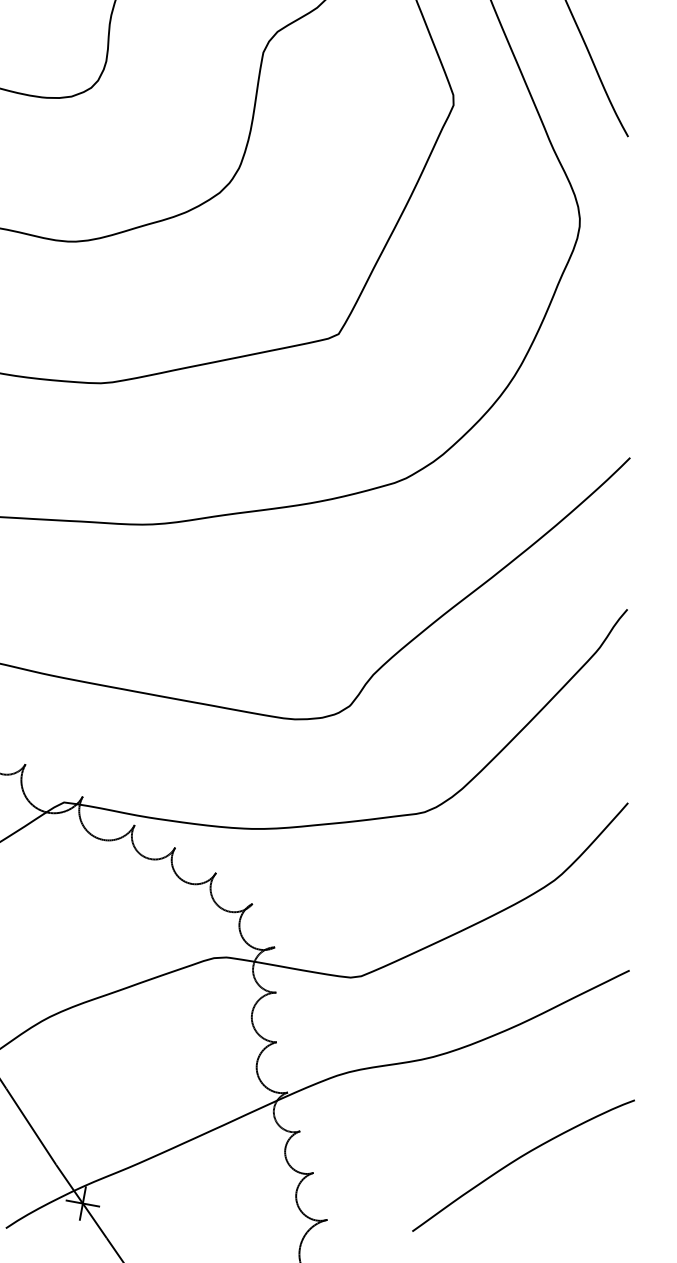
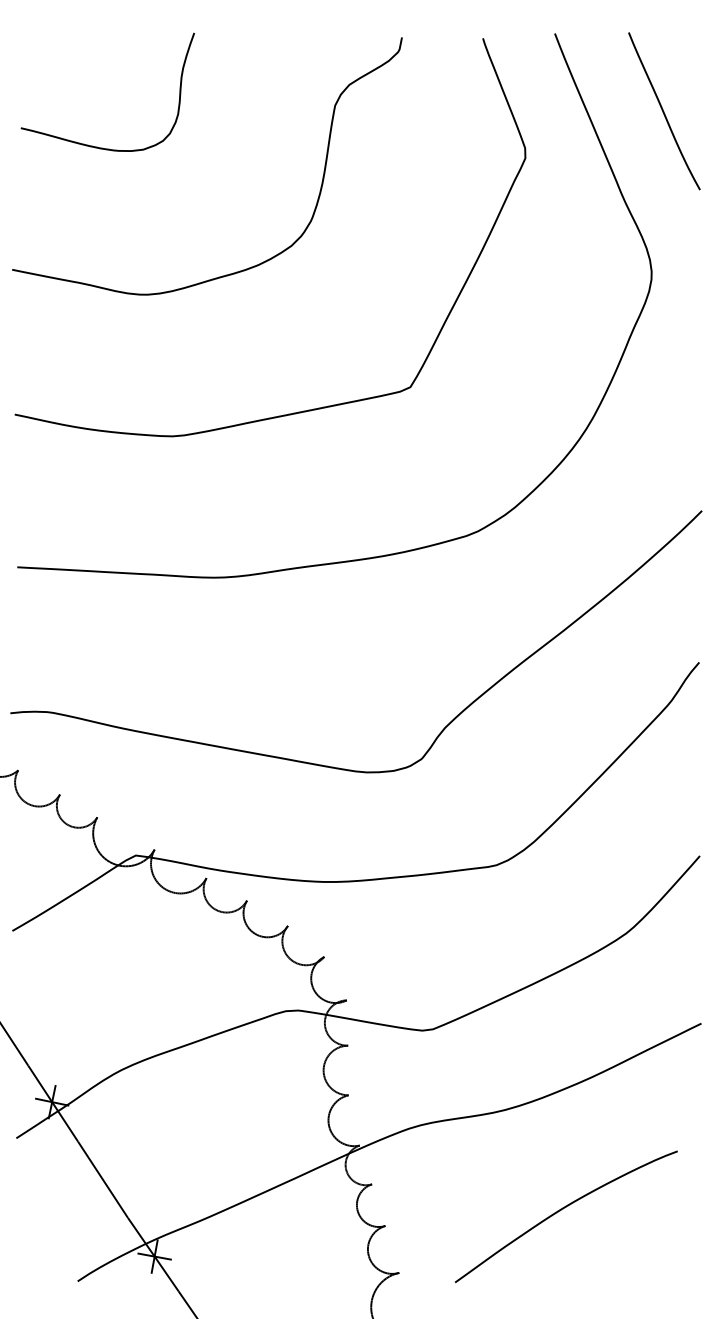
curve: (517, 1160) -> (560, 1211), moved

